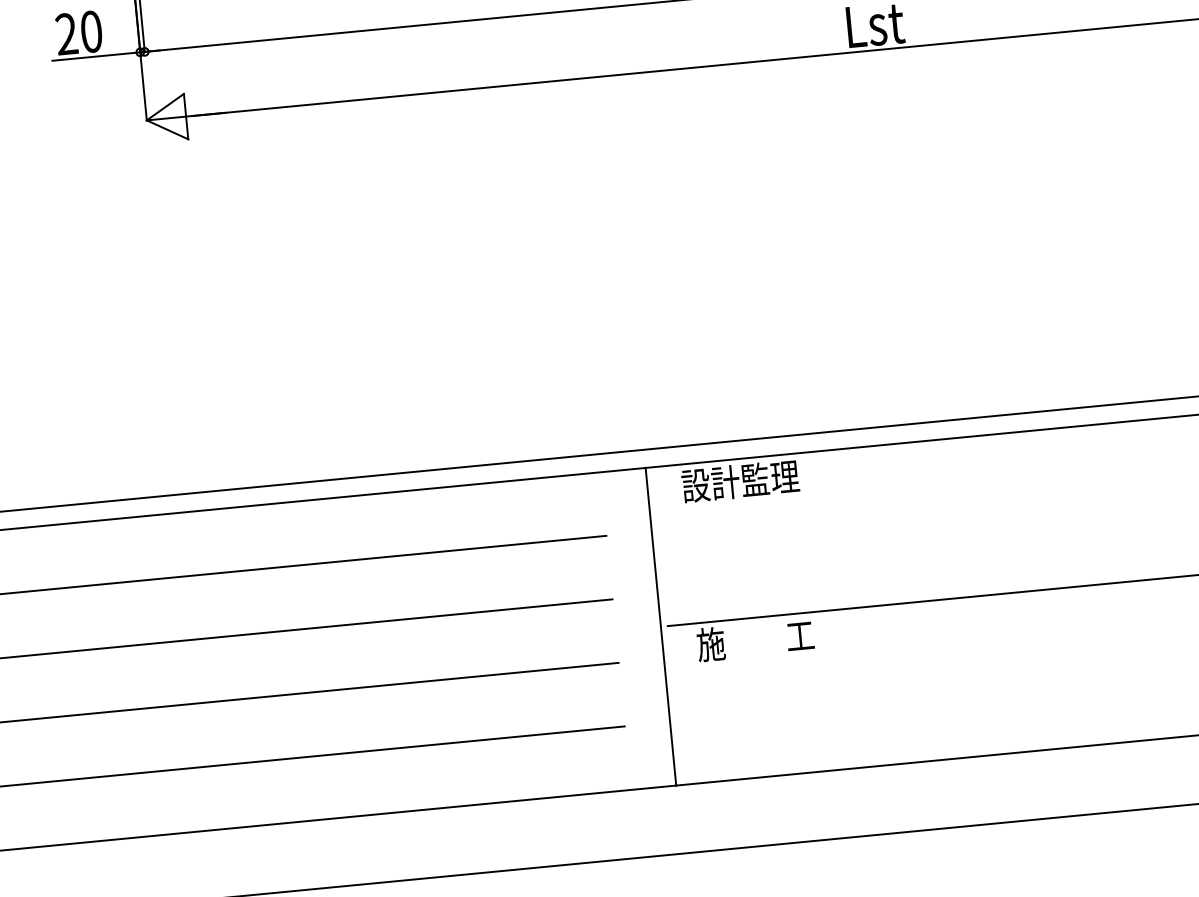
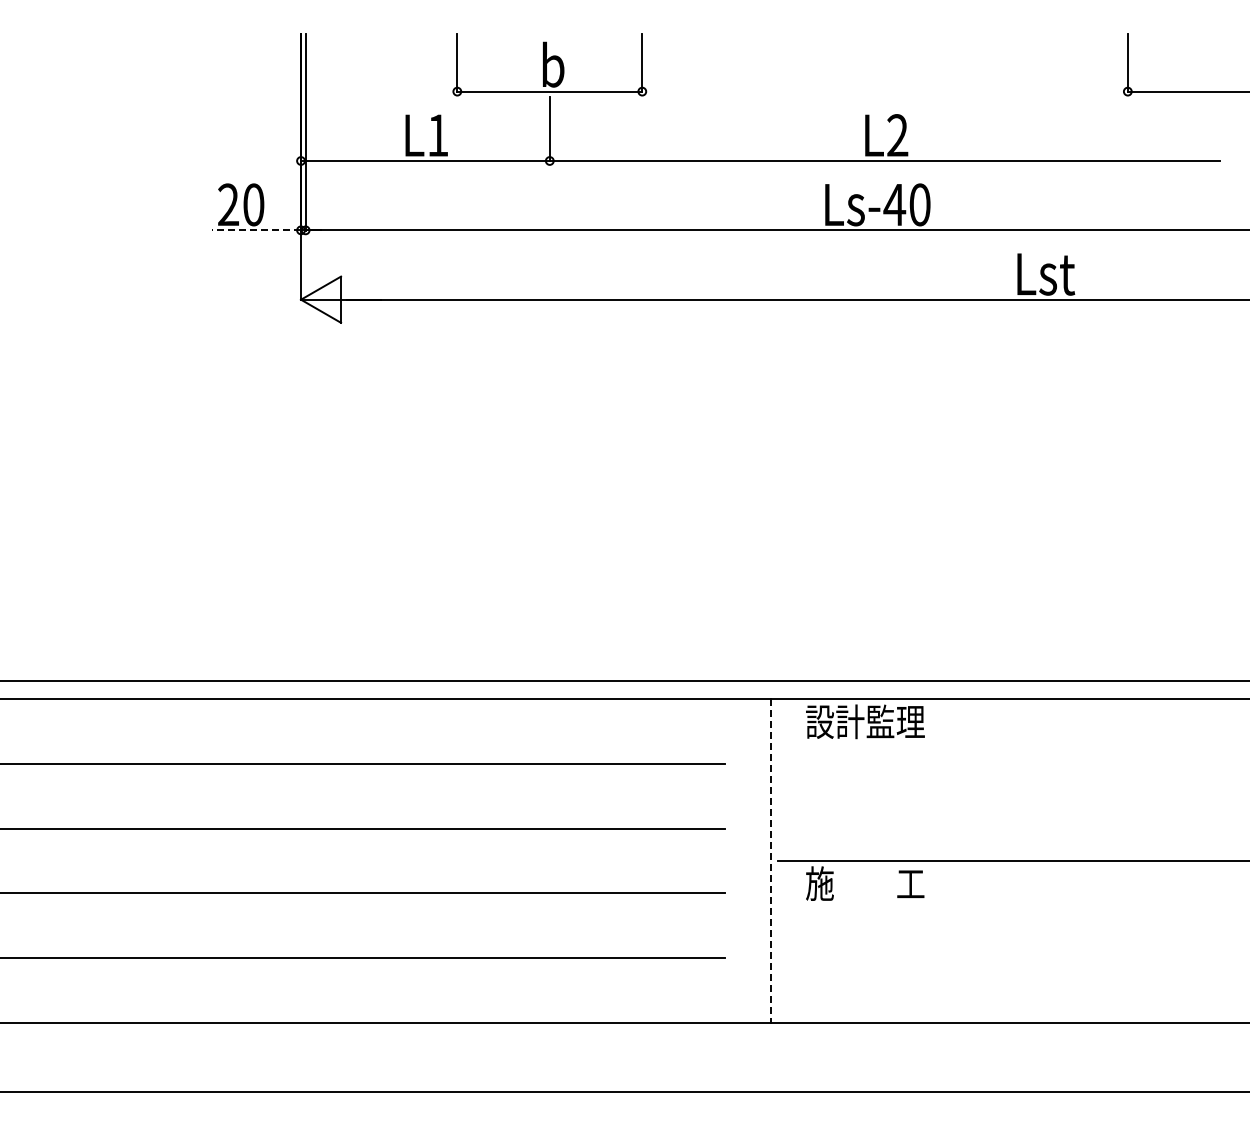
line: (96, 56) -> (256, 230), solid -> dashed
line: (660, 627) -> (770, 861), solid -> dashed

